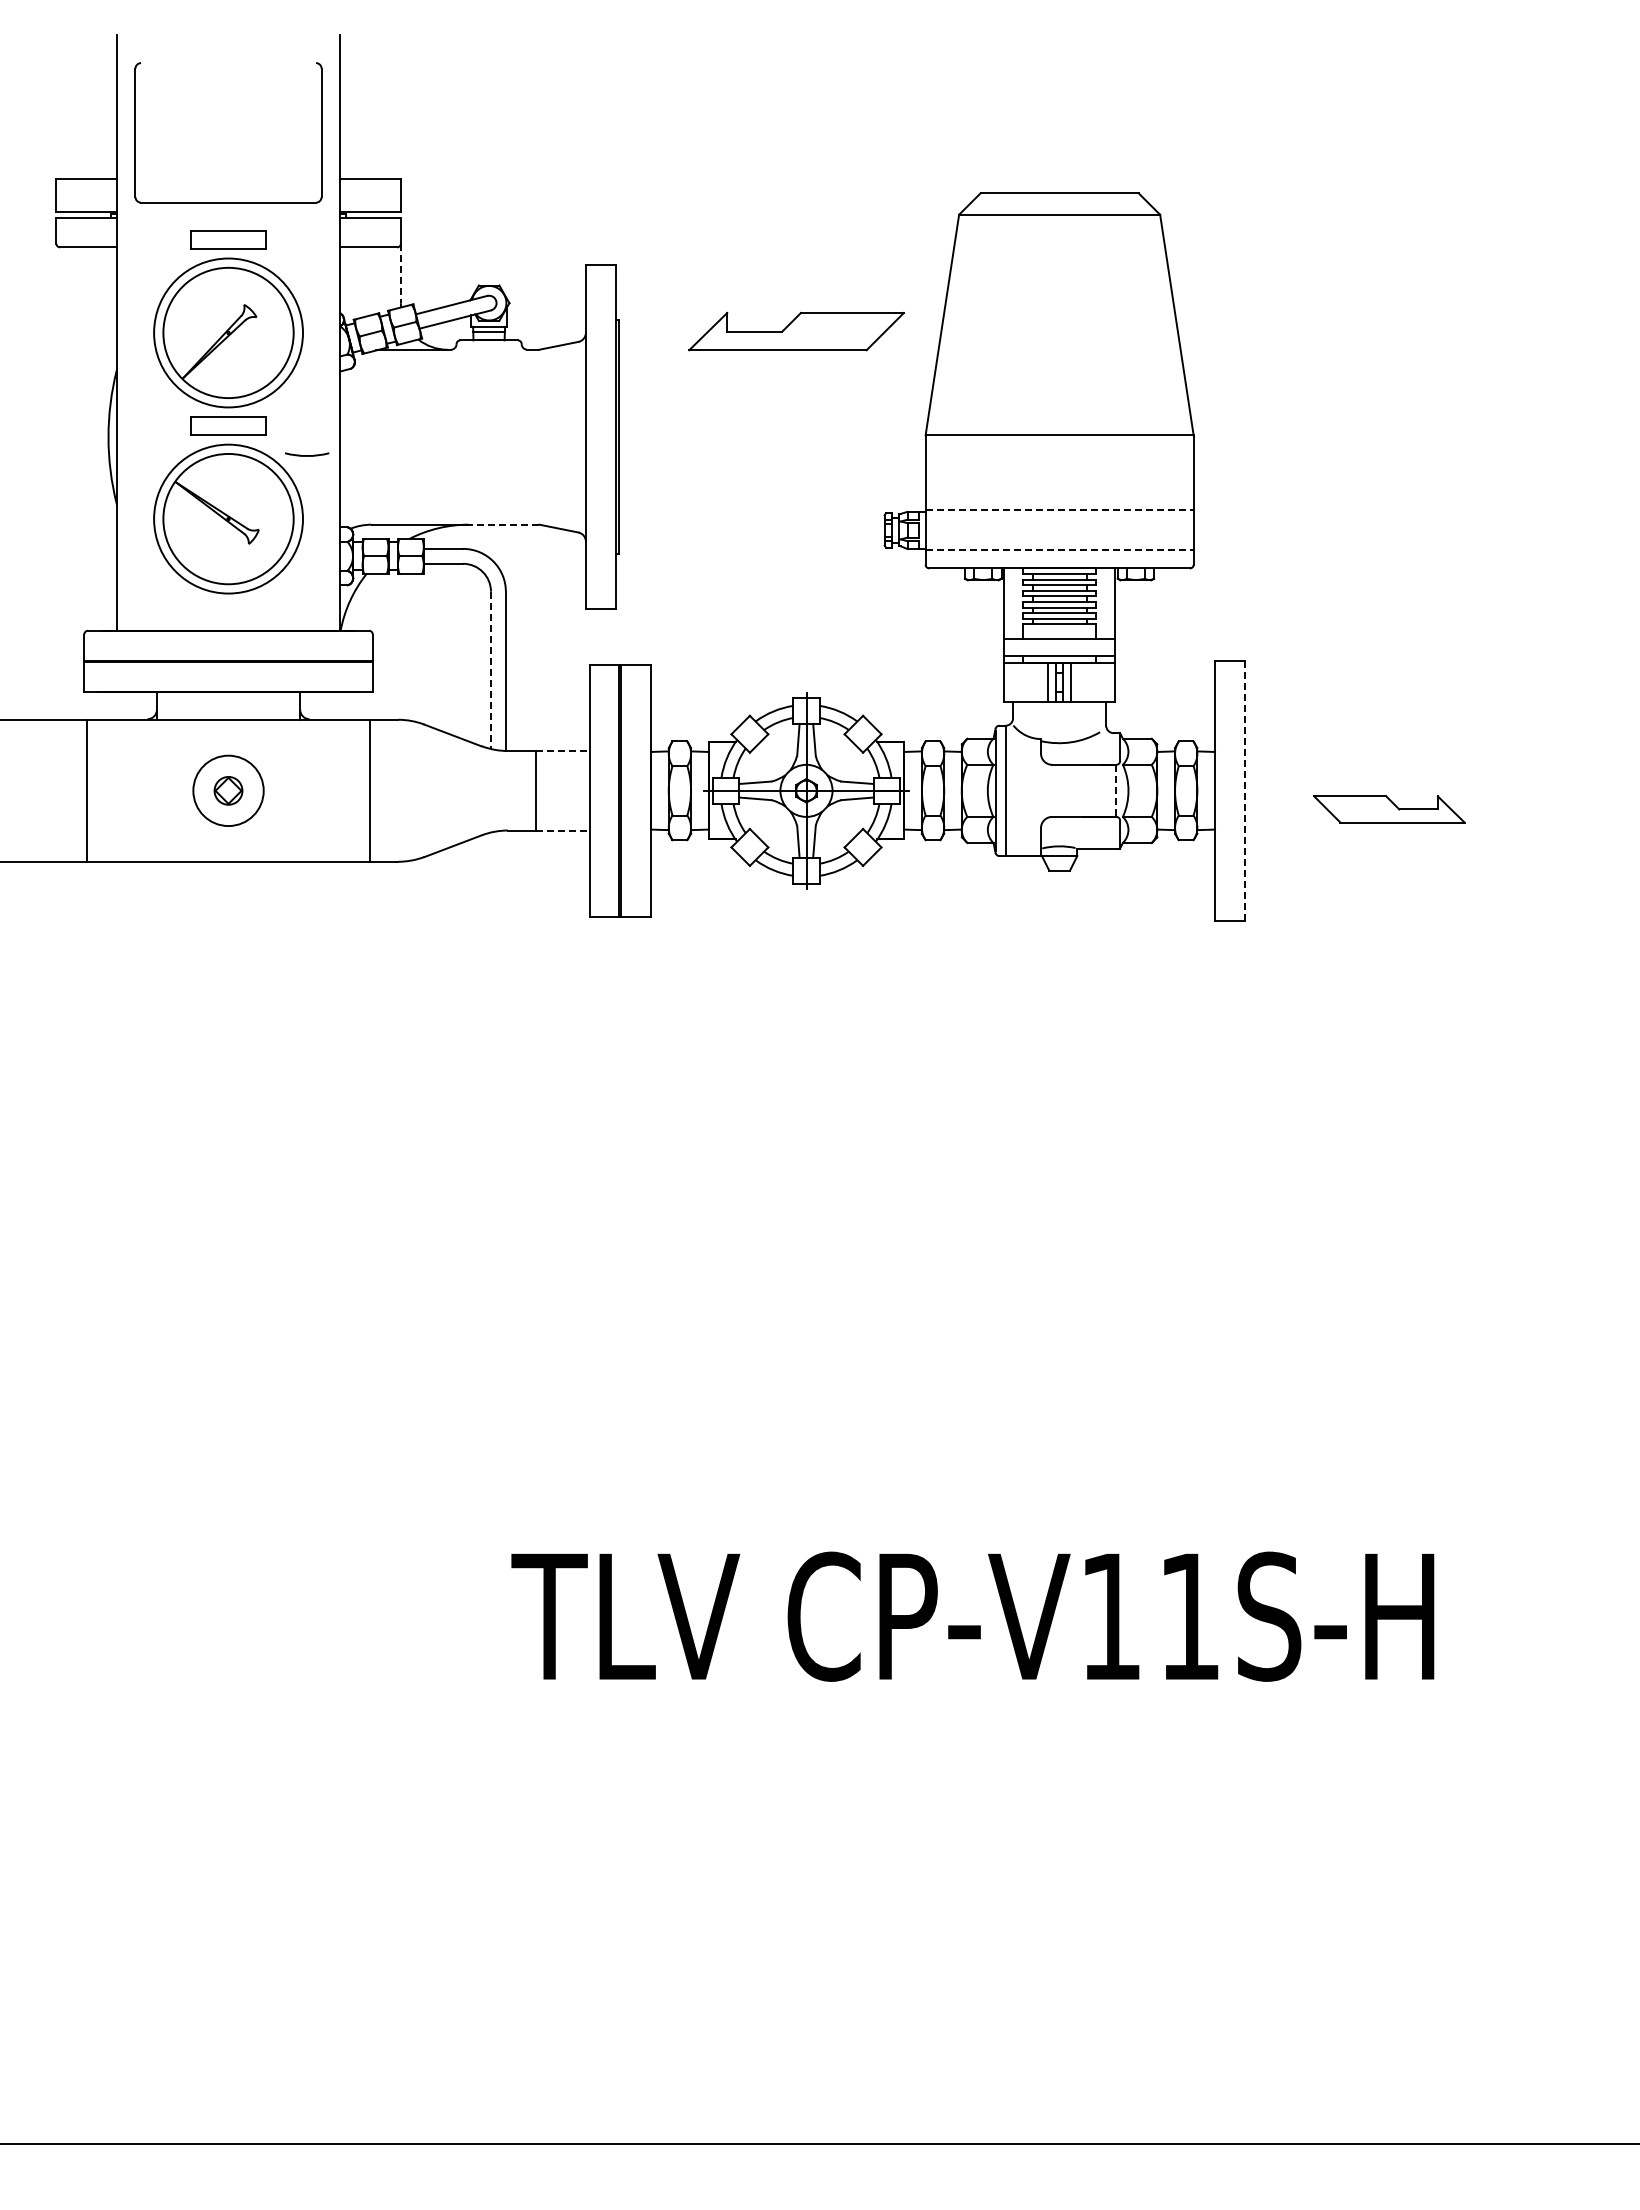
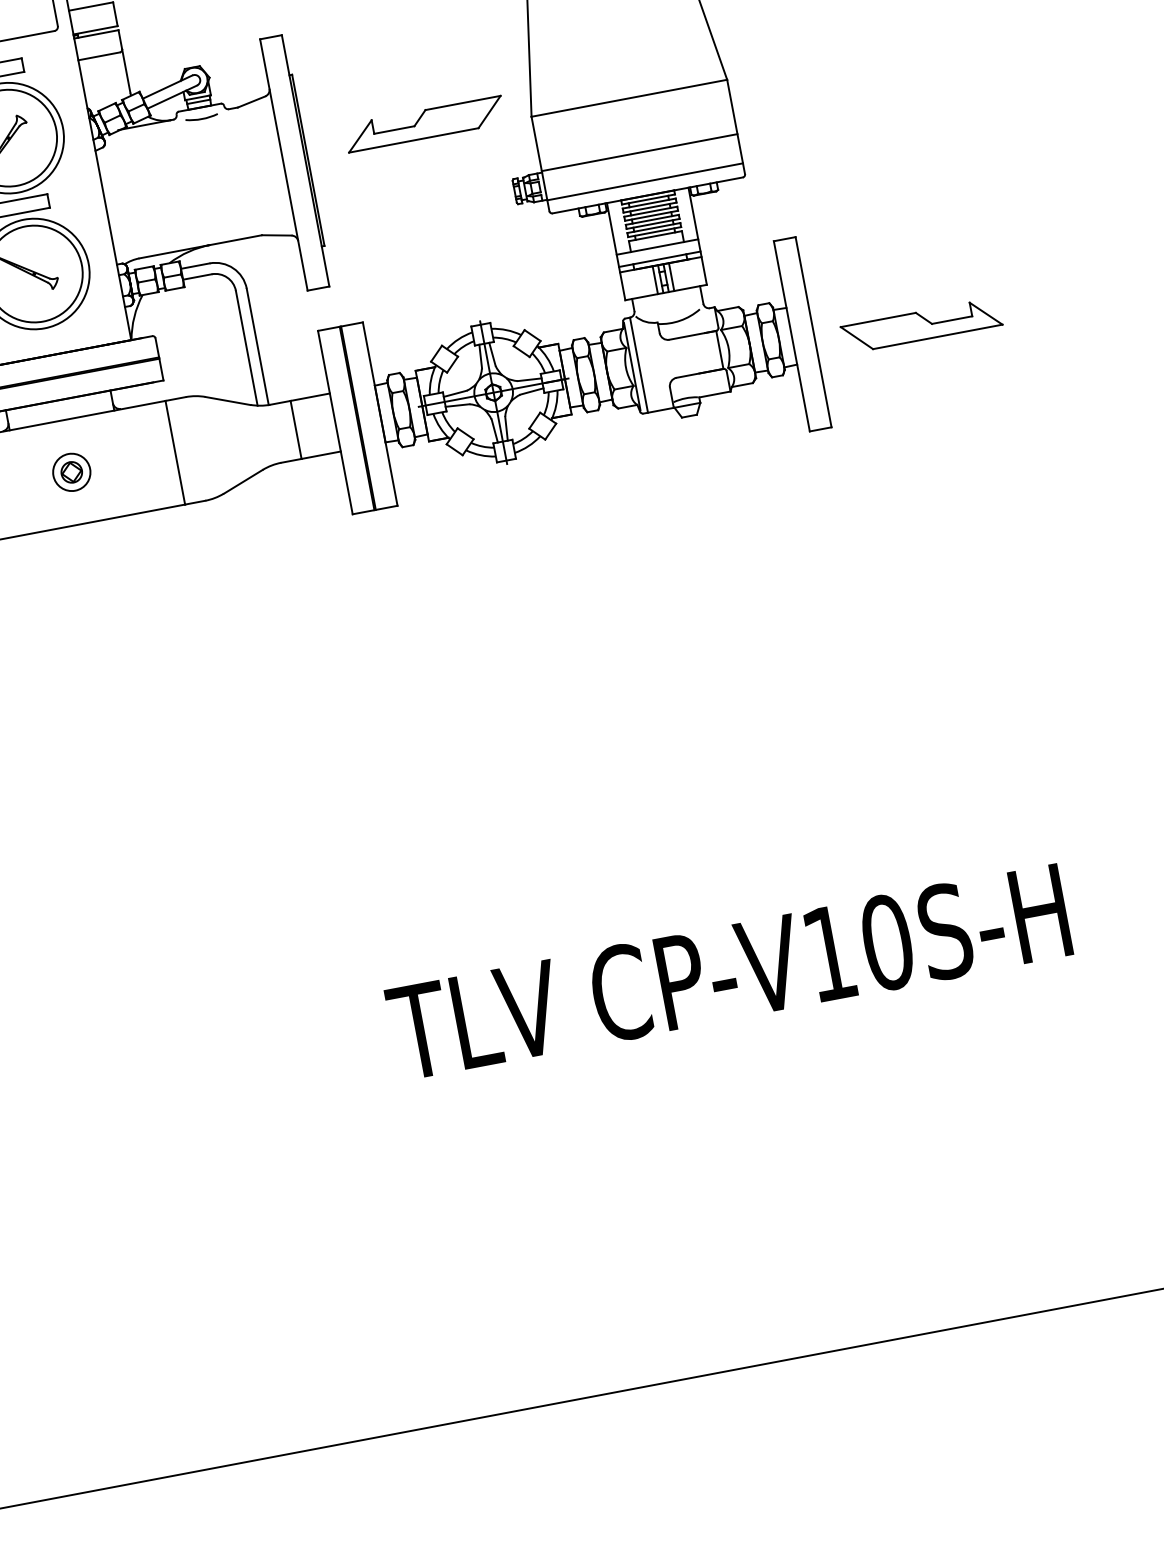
line: (400, 273) -> (125, 71), dashed -> solid
part: (796, 331) -> (424, 124), moved
arc: (307, 455) -> (202, 118), moved
line: (1060, 509) -> (640, 152), dashed -> solid
line: (502, 524) -> (235, 240), dashed -> solid
line: (1060, 549) -> (645, 181), dashed -> solid
line: (491, 670) -> (247, 348), dashed -> solid
line: (562, 751) -> (310, 397), dashed -> solid
circle: (228, 790) -> (71, 472), size x0.71
line: (1244, 790) -> (813, 332), dashed -> solid
line: (1116, 791) -> (720, 350), dashed -> solid
part: (1389, 809) -> (921, 325), size x1.43
line: (562, 830) -> (321, 455), dashed -> solid
text: (1189, 1616) -> (887, 942), CP-V11S-H -> CP-V10S-H

